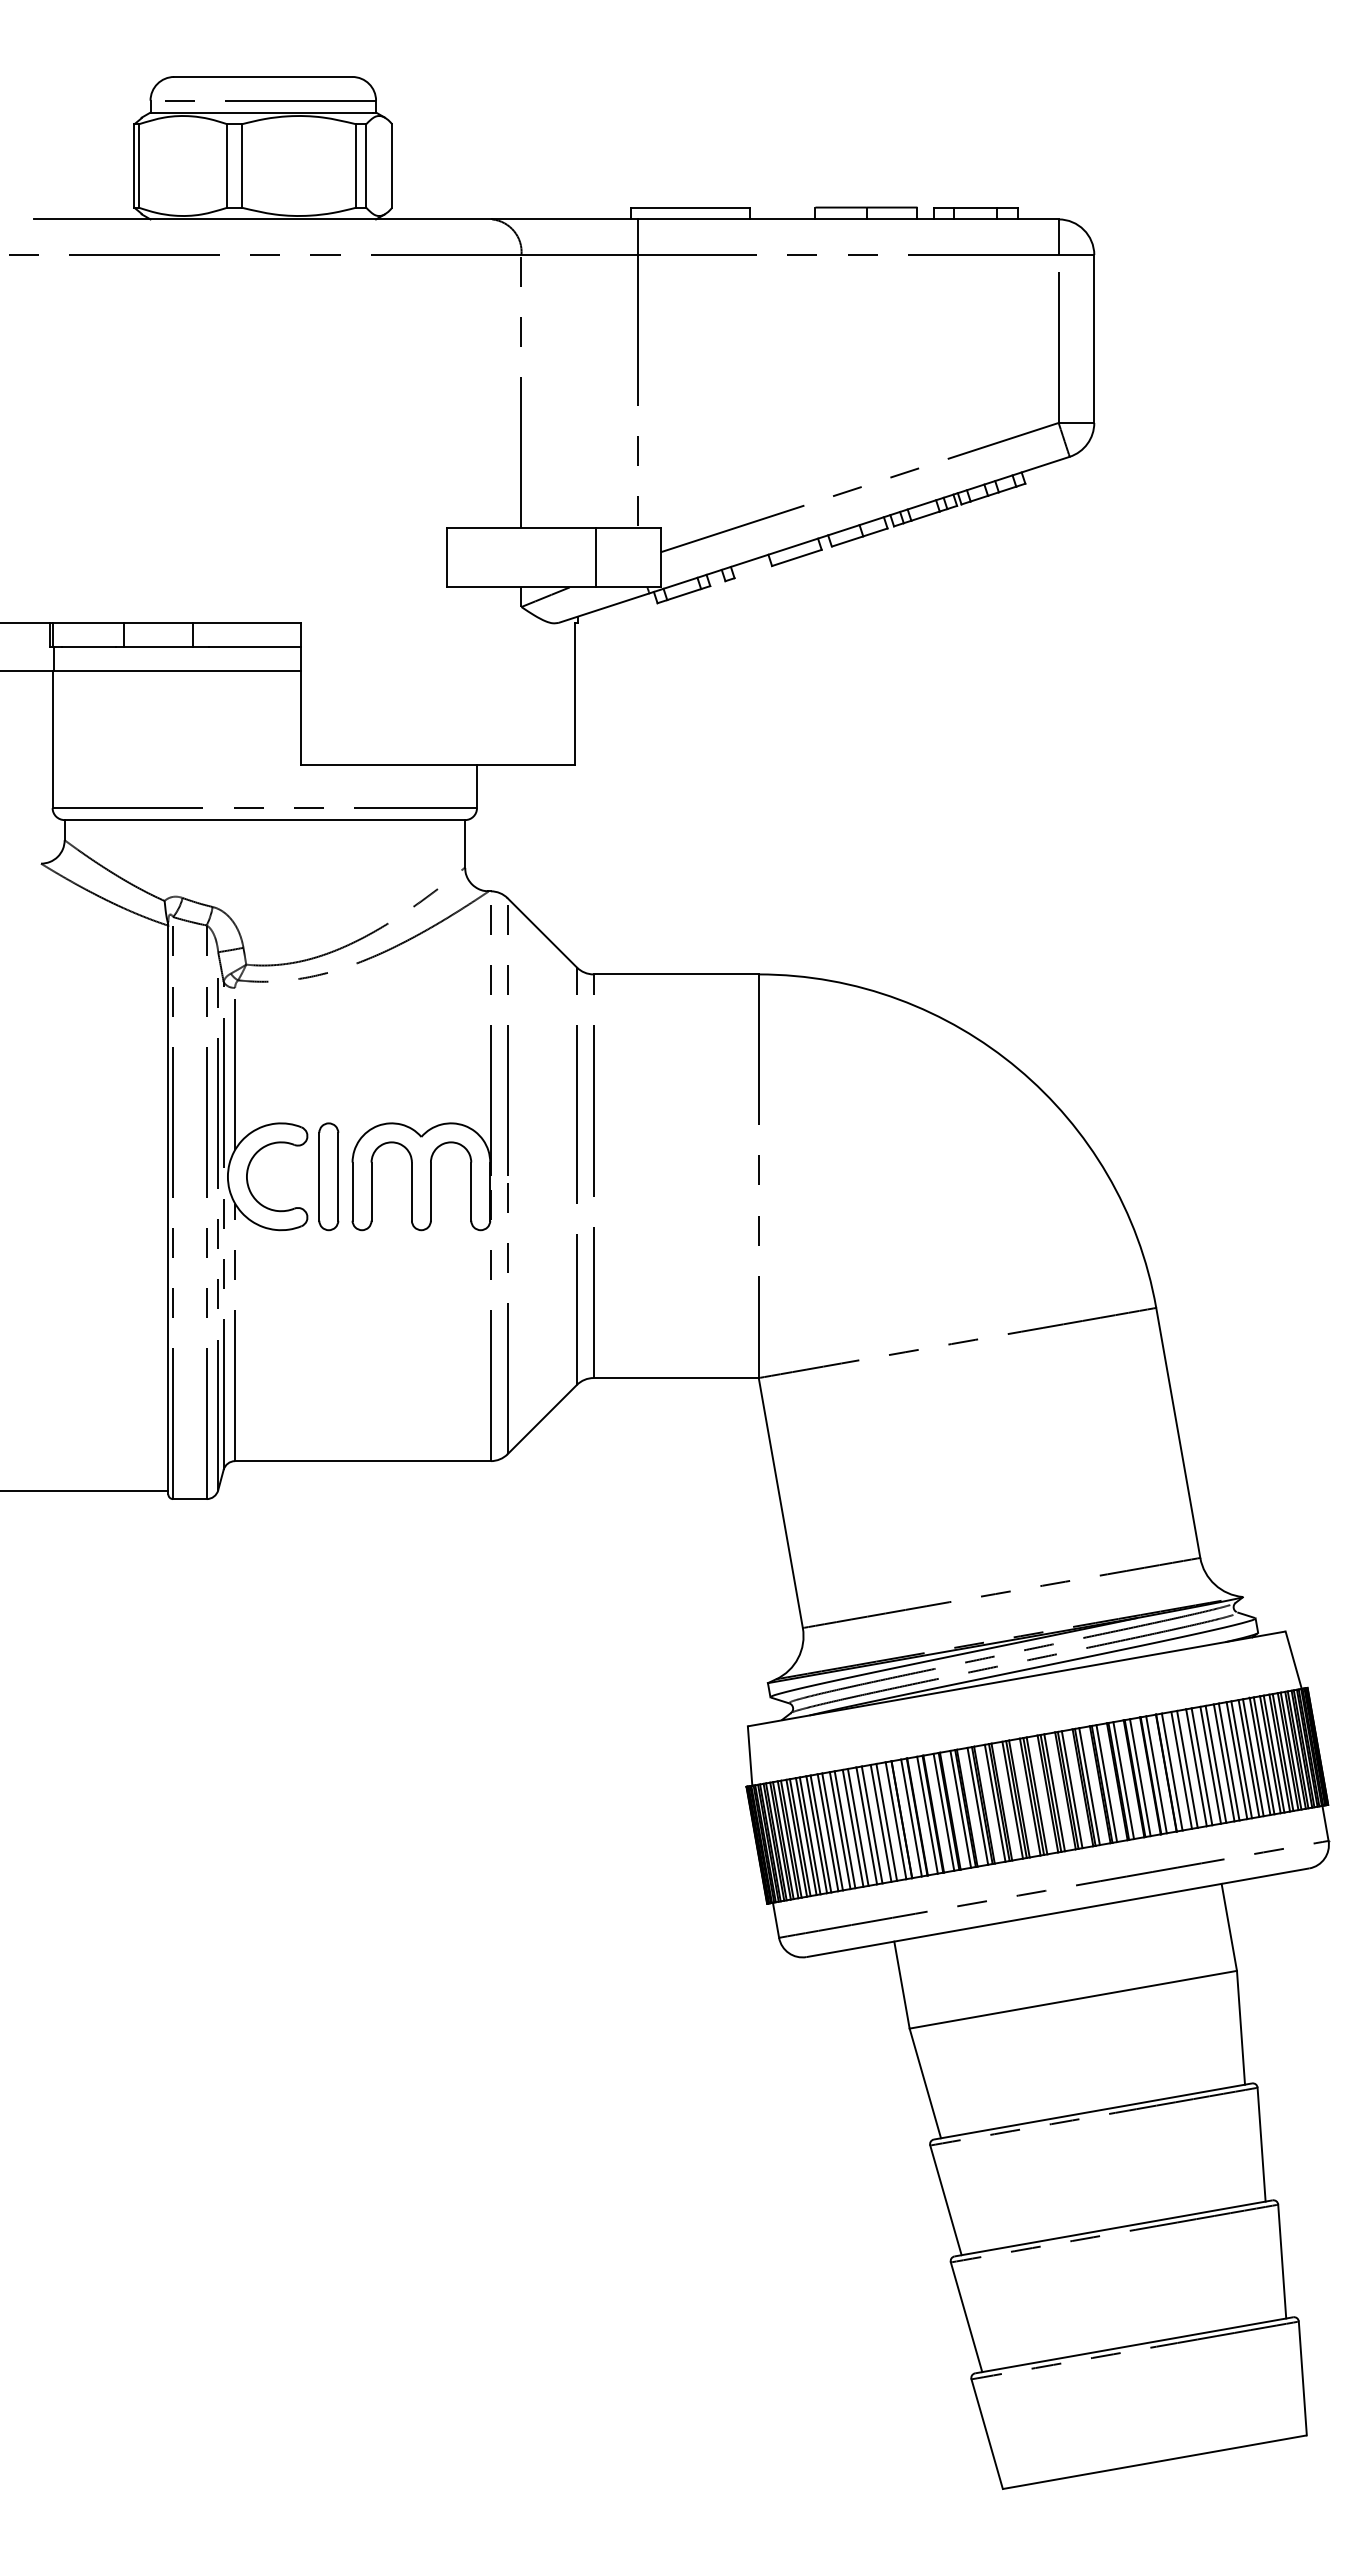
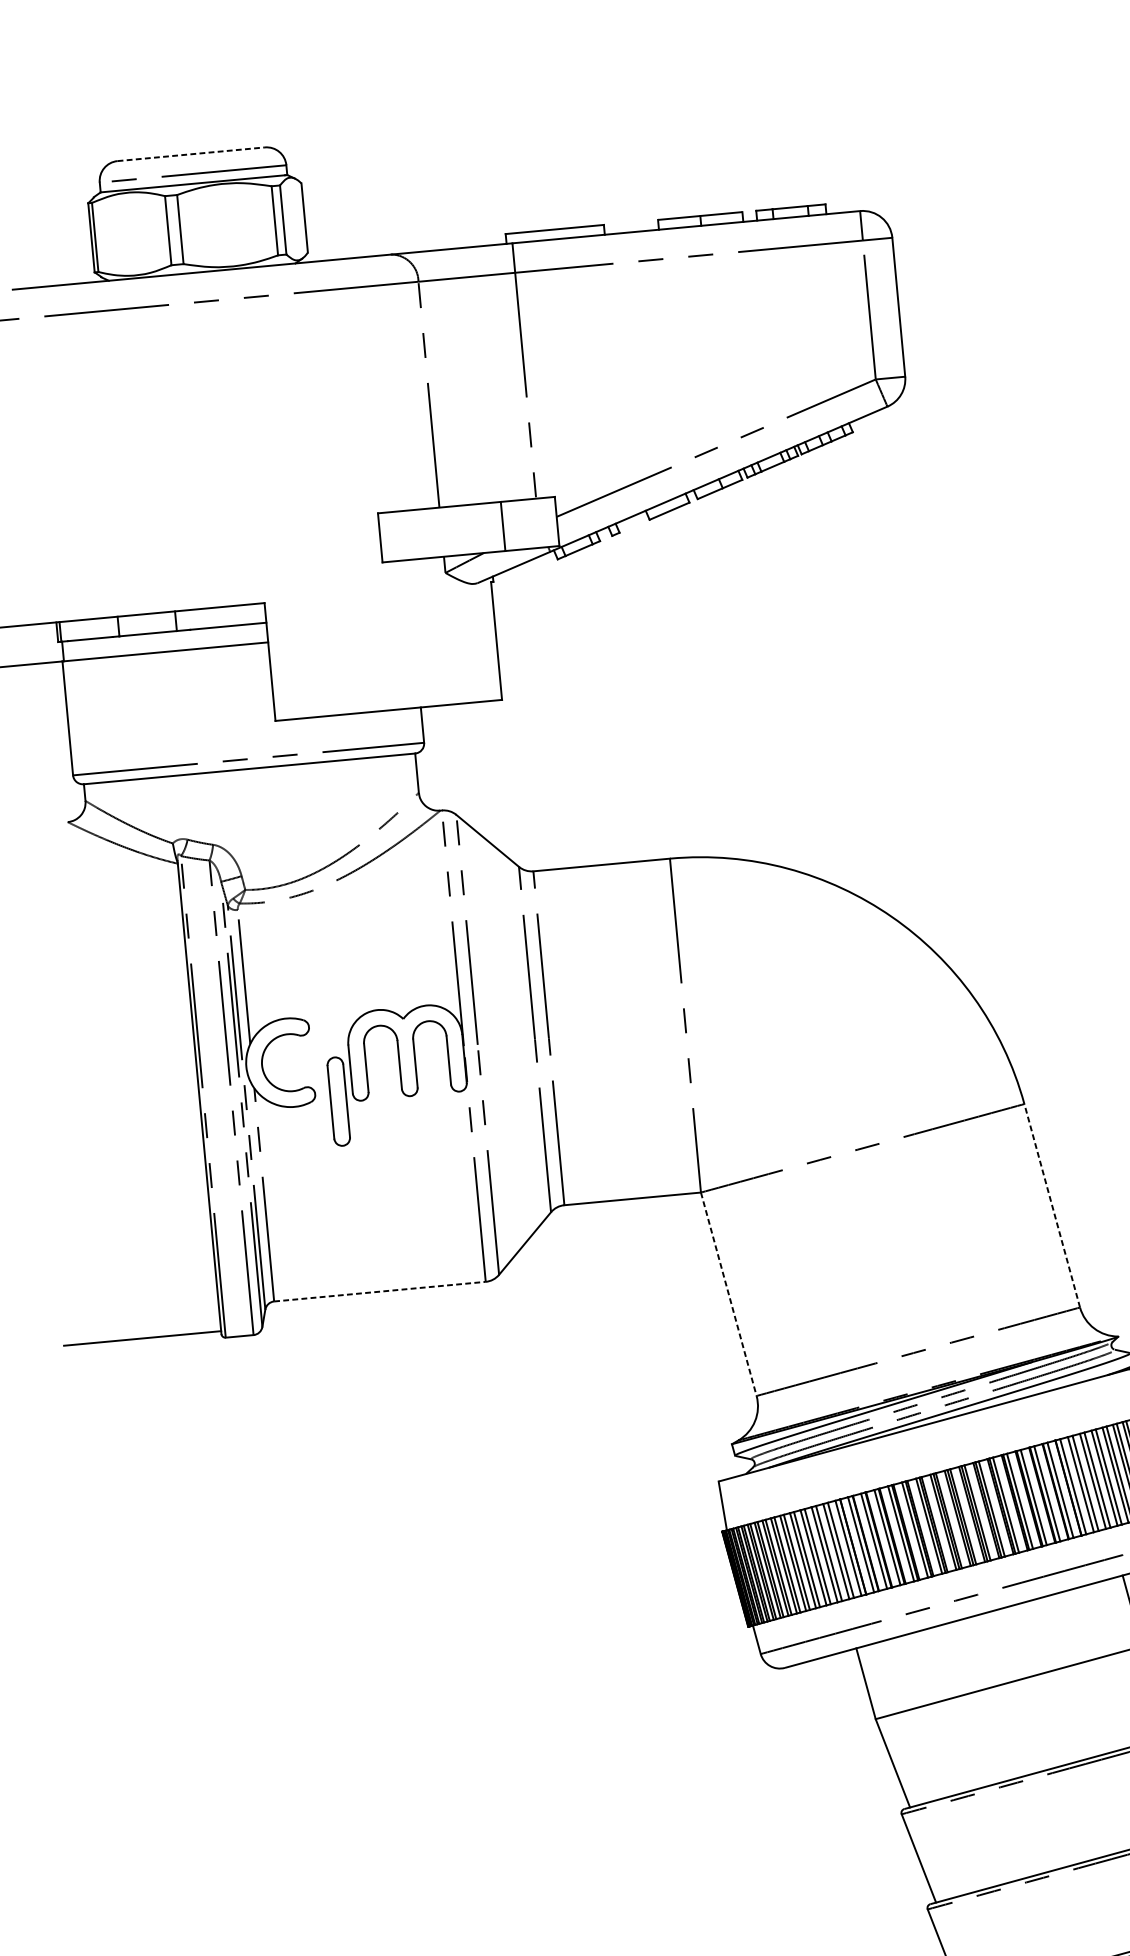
line: (263, 76) -> (191, 153), solid -> dashed
part: (328, 1176) -> (338, 1101), moved
line: (1178, 1432) -> (1052, 1205), solid -> dashed
line: (363, 1461) -> (380, 1291), solid -> dashed
line: (780, 1503) -> (728, 1294), solid -> dashed

